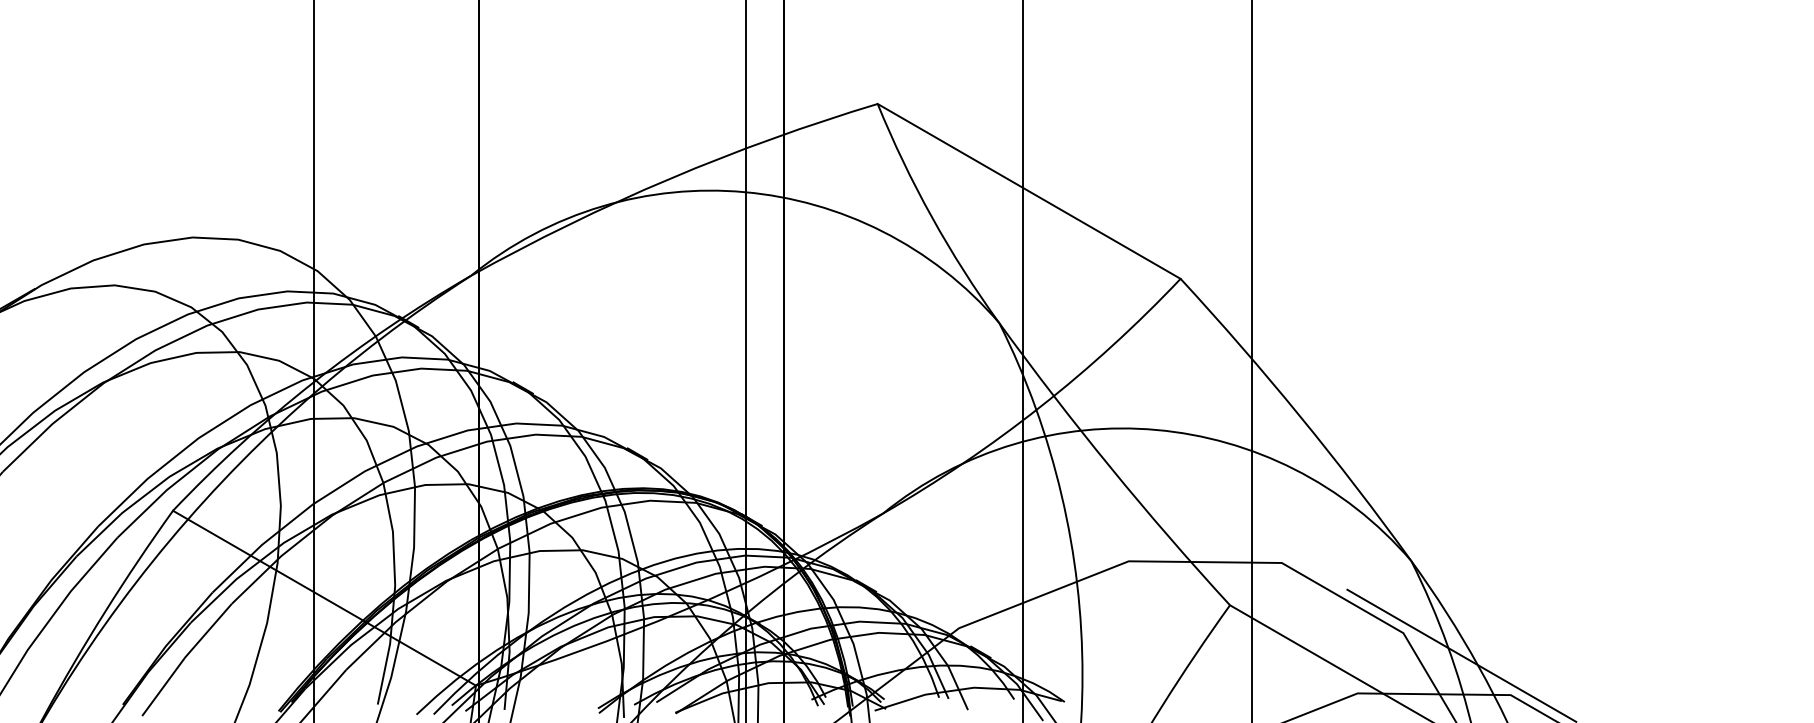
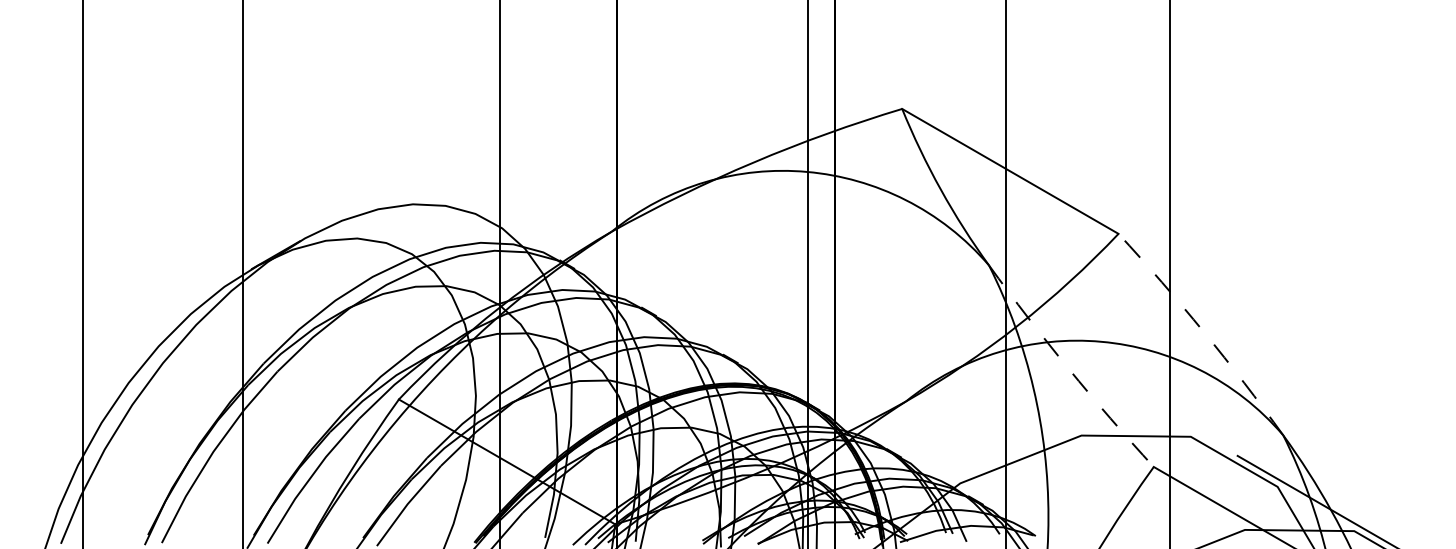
arc: (1299, 416) -> (1203, 332), solid -> dashed
arc: (1110, 467) -> (1068, 368), solid -> dashed

